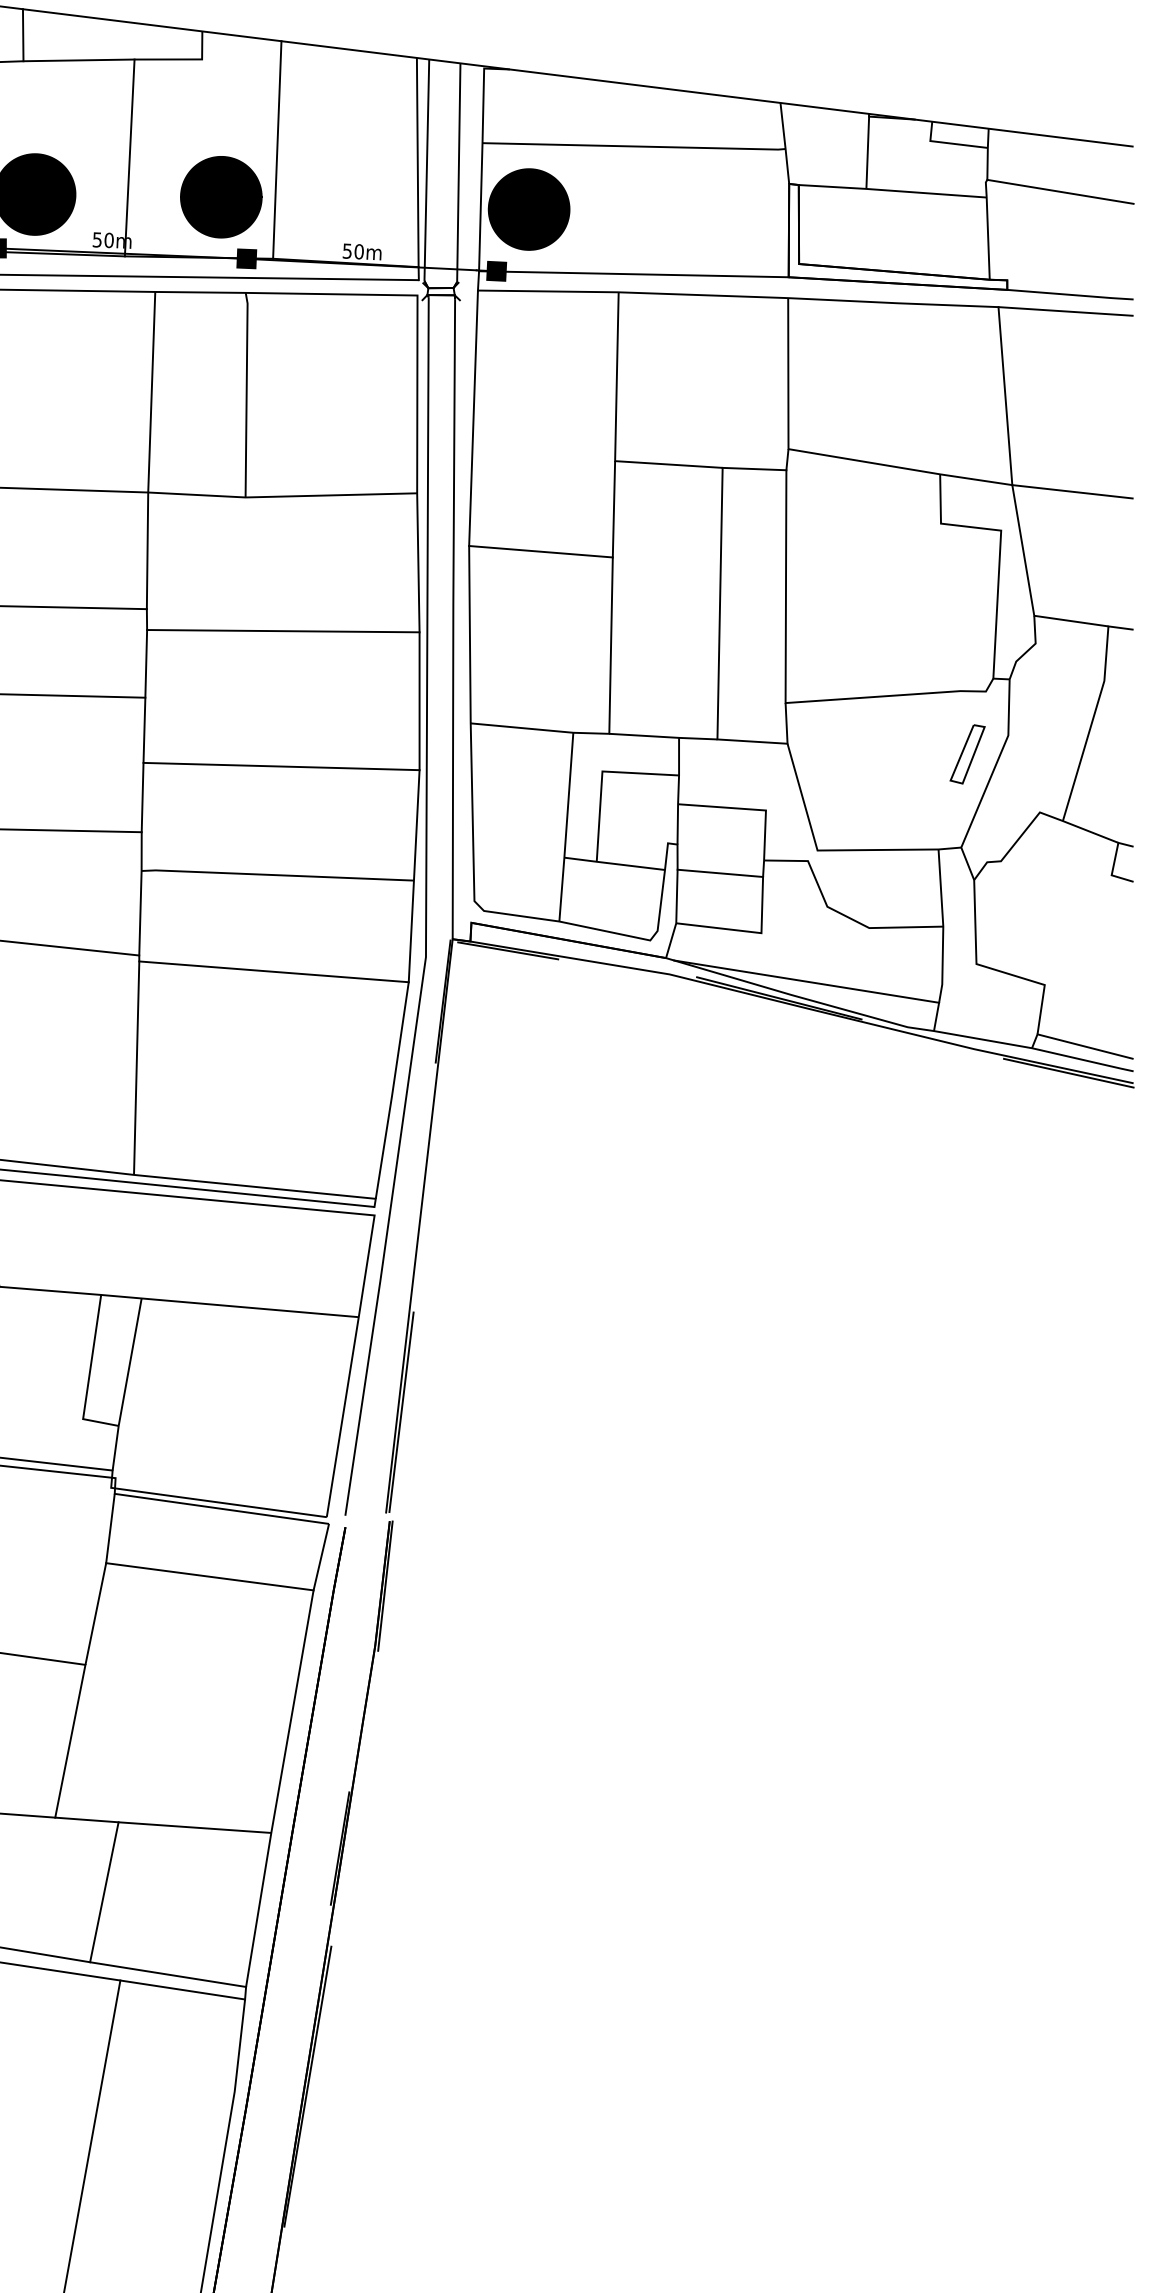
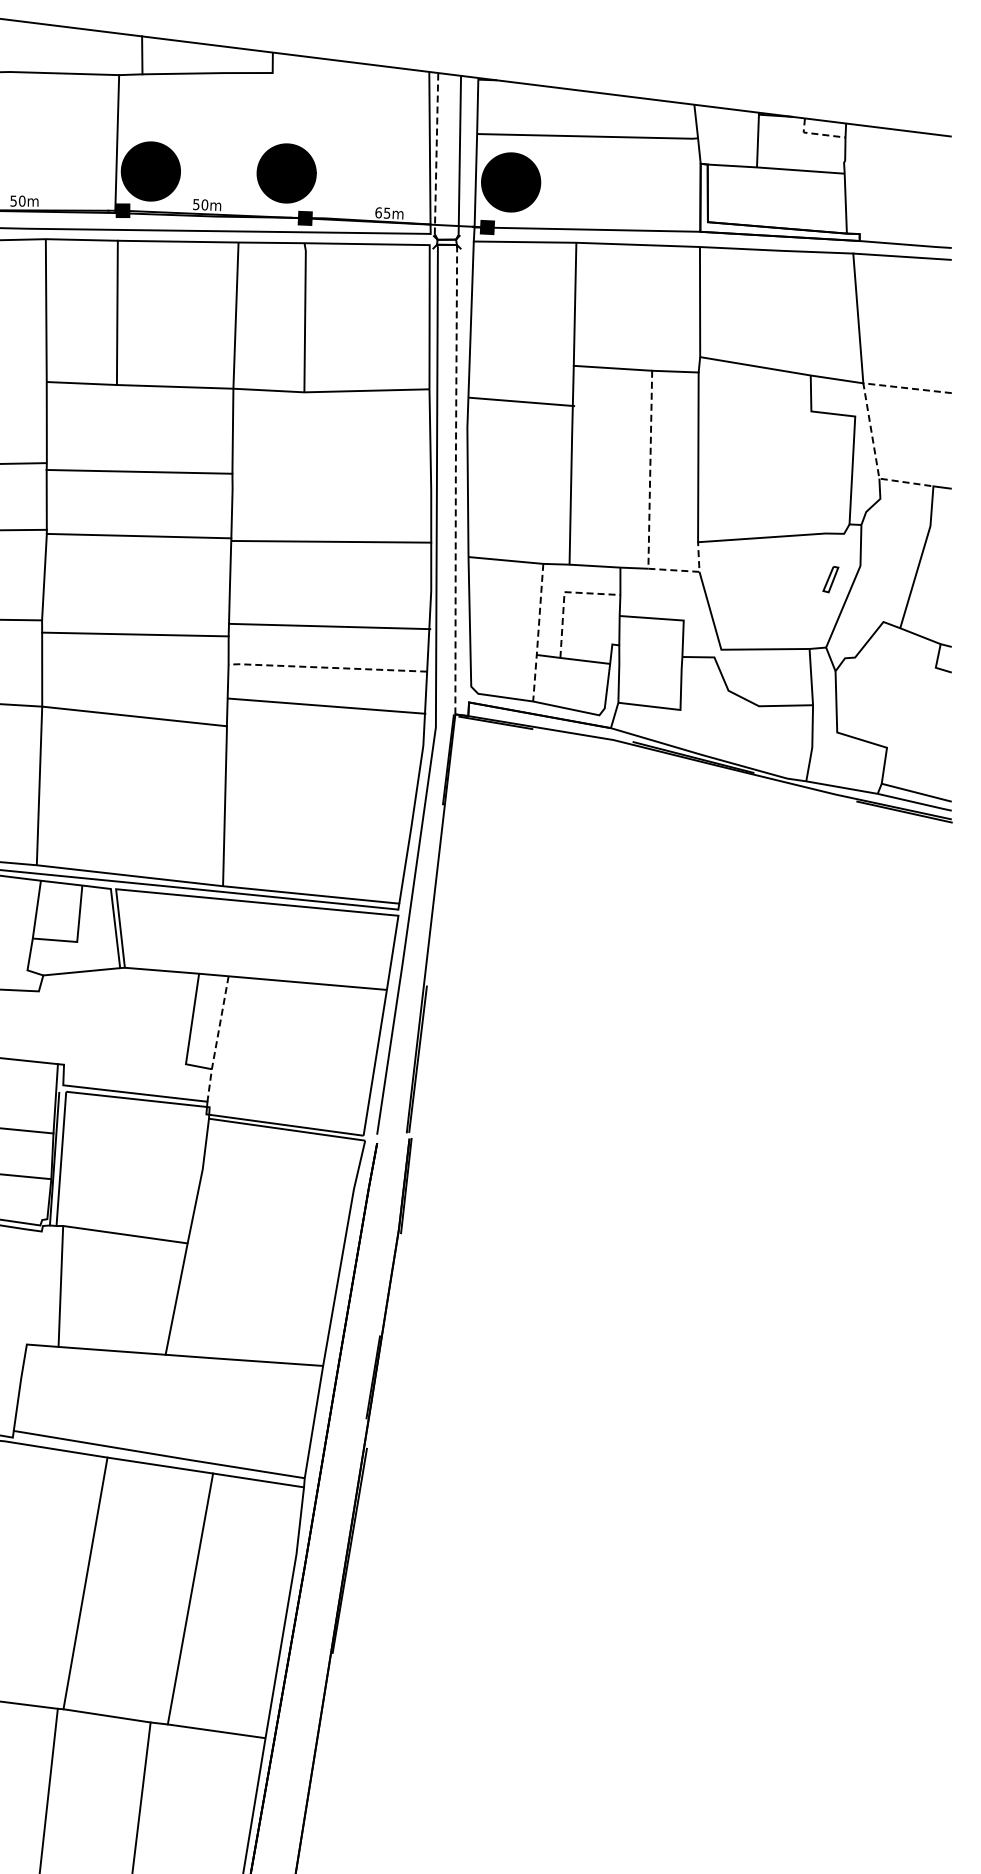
line: (949, 143) -> (817, 134), solid -> dashed
line: (277, 149) -> (327, 138), removed
line: (129, 157) -> (219, 144), removed
line: (426, 169) -> (436, 153), solid -> dashed
line: (1060, 191) -> (898, 169), removed
text: (352, 250) -> (382, 212), 50m -> 65m
line: (1019, 527) -> (868, 414), solid -> dashed
line: (540, 551) -> (521, 401), moved
line: (452, 618) -> (455, 480), solid -> dashed
line: (282, 630) -> (331, 541), moved
line: (718, 662) -> (649, 512), solid -> dashed
part: (967, 754) -> (830, 579), size x0.6
line: (281, 766) -> (329, 626), moved
line: (602, 777) -> (564, 596), solid -> dashed
line: (566, 828) -> (538, 633), solid -> dashed
line: (720, 873) -> (650, 666), removed
line: (275, 874) -> (326, 667), solid -> dashed
line: (273, 970) -> (326, 705), moved
line: (805, 980) -> (712, 744), removed
line: (126, 1385) -> (217, 1039), solid -> dashed
line: (208, 1577) -> (277, 1179), removed
line: (104, 1892) -> (201, 1409), removed

